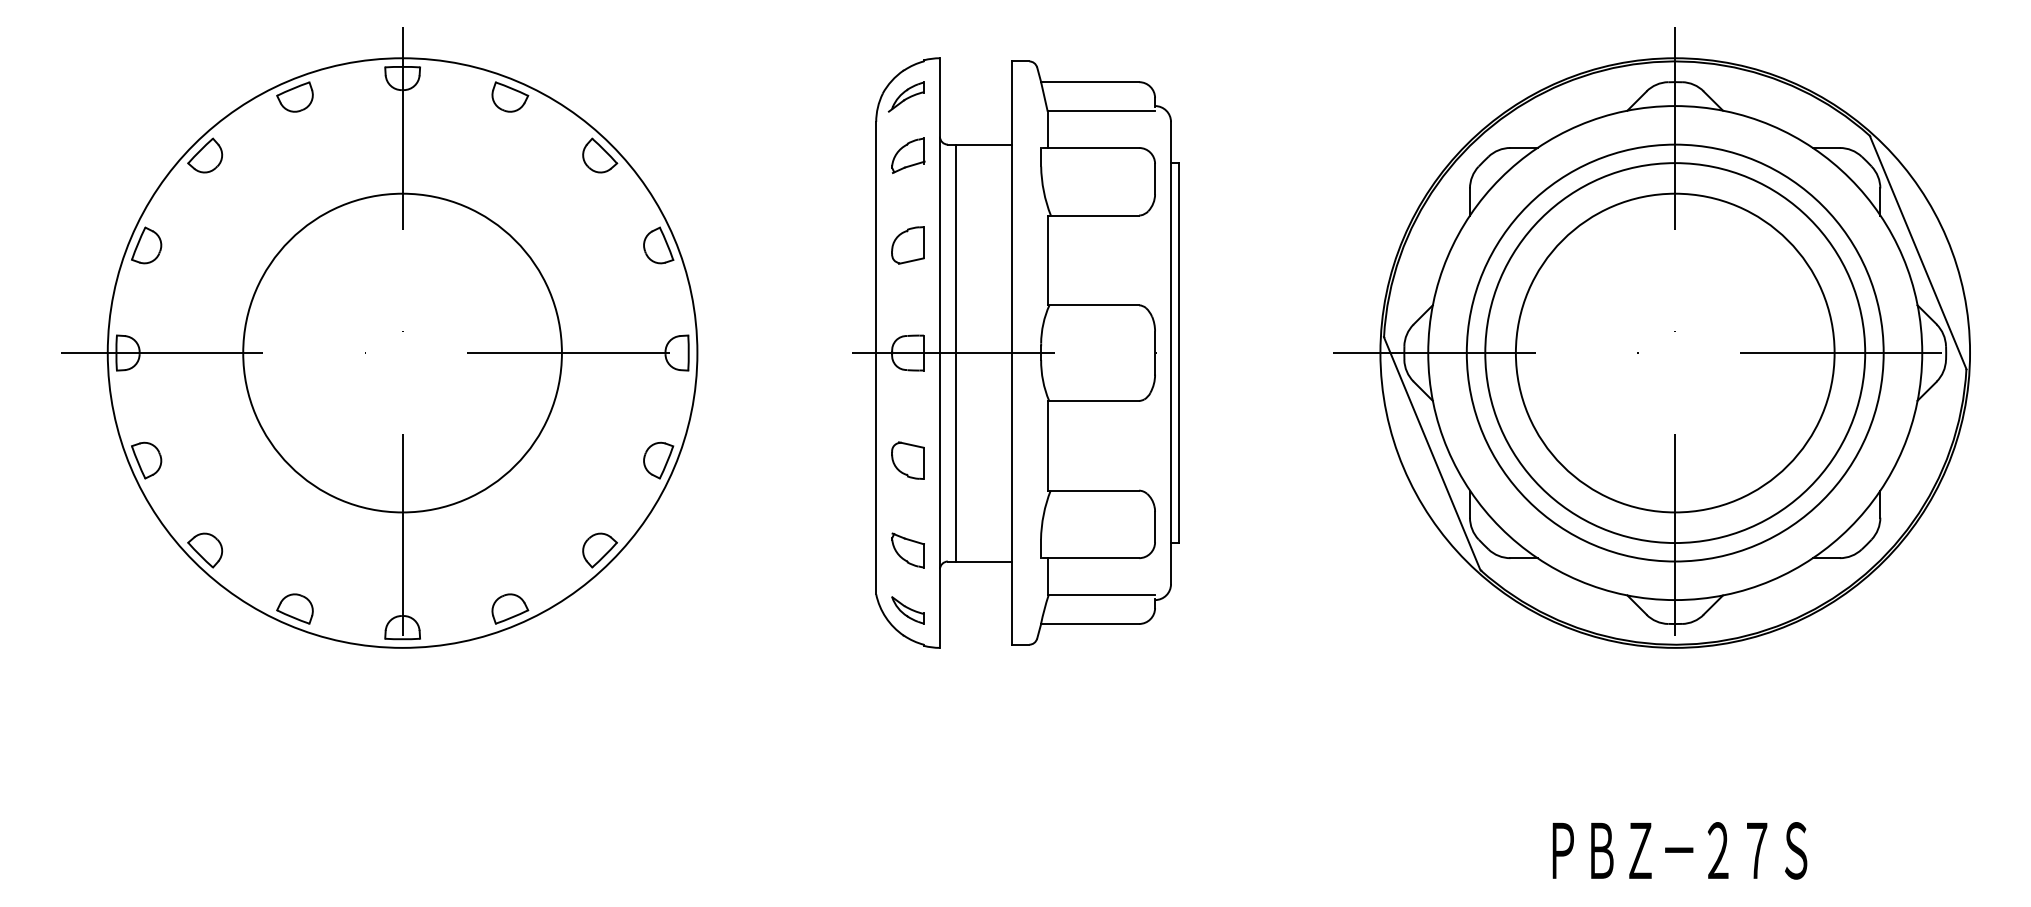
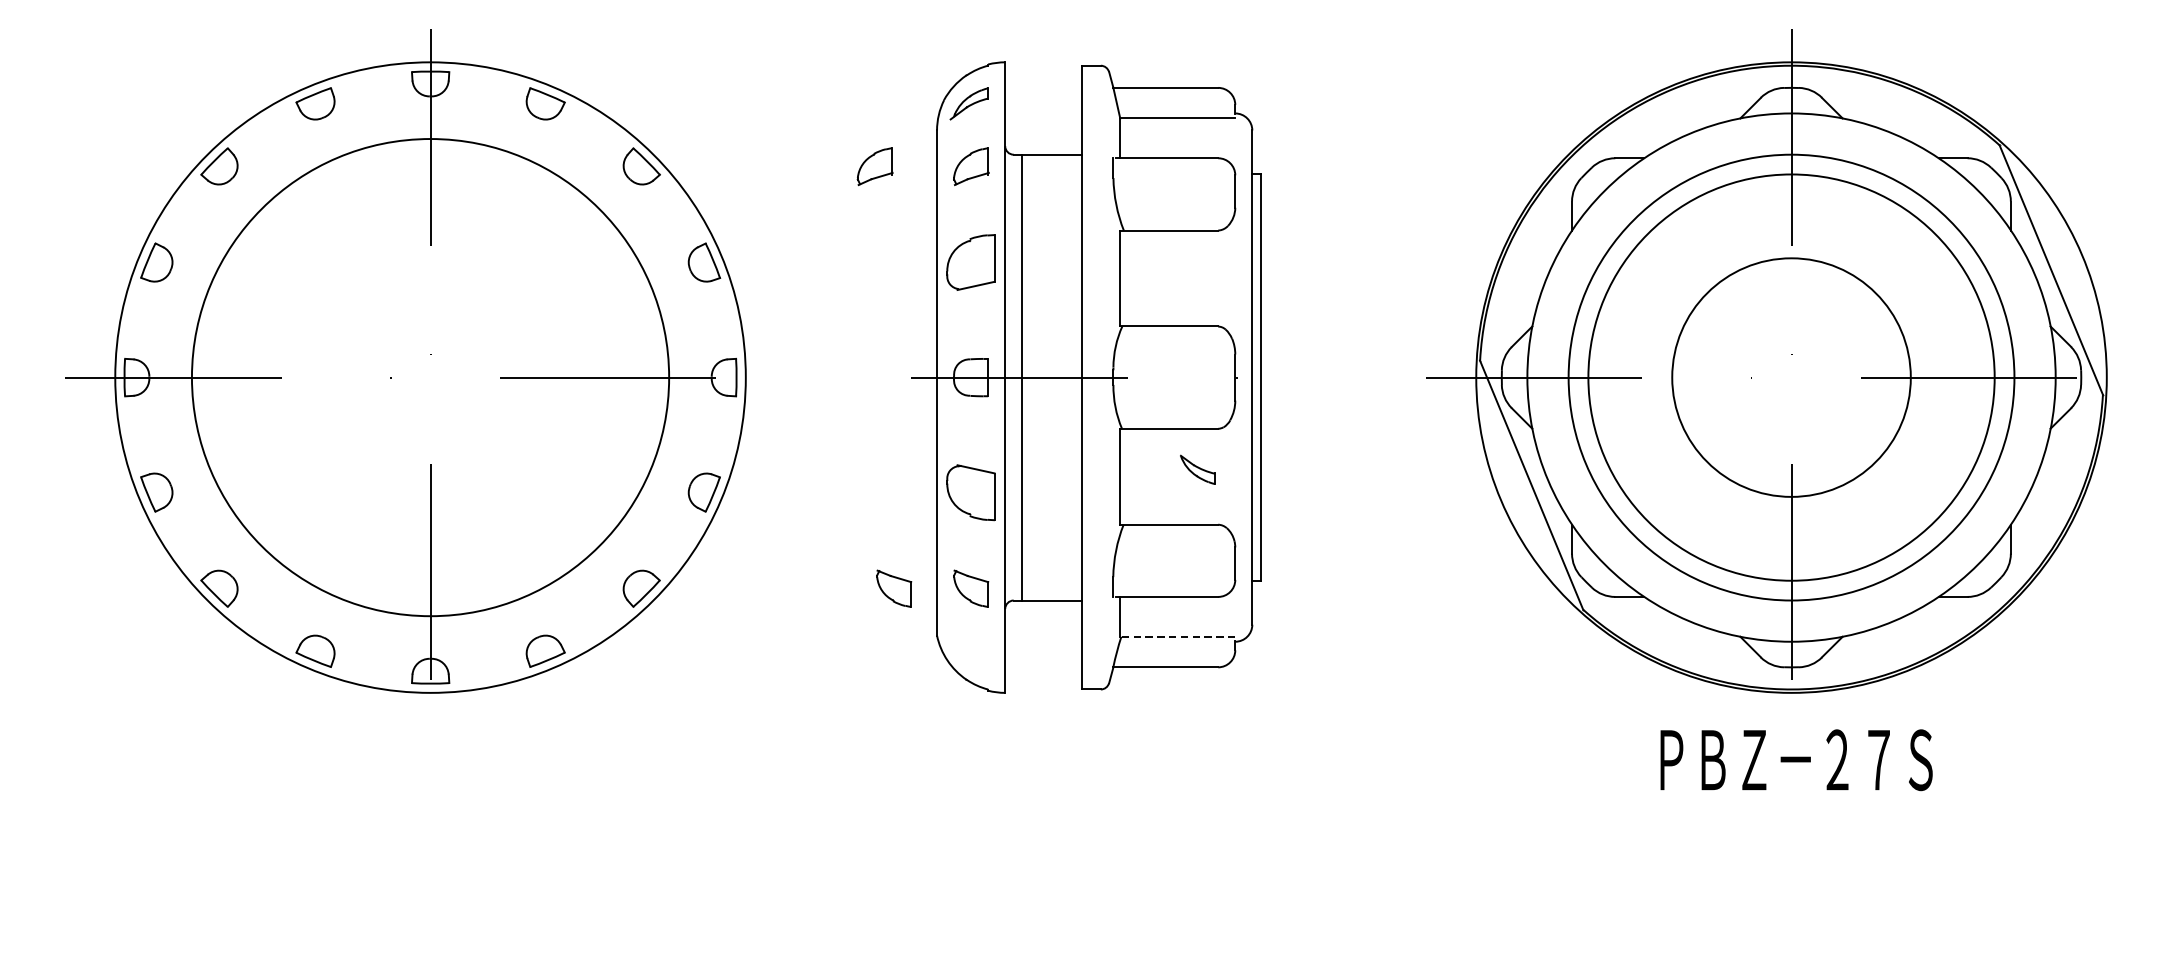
part: (818, 155) -> (875, 166), added
part: (907, 245) -> (970, 262), size x1.4
circle: (402, 352) -> (430, 376), size x1.4
circle: (1674, 352) -> (1790, 376), size x0.7
part: (907, 460) -> (970, 492), size x1.4
part: (835, 550) -> (893, 588), added
line: (1101, 595) -> (1177, 636), solid -> dashed
part: (907, 610) -> (1197, 470), moved
text: (1679, 850) -> (1796, 759), moved

